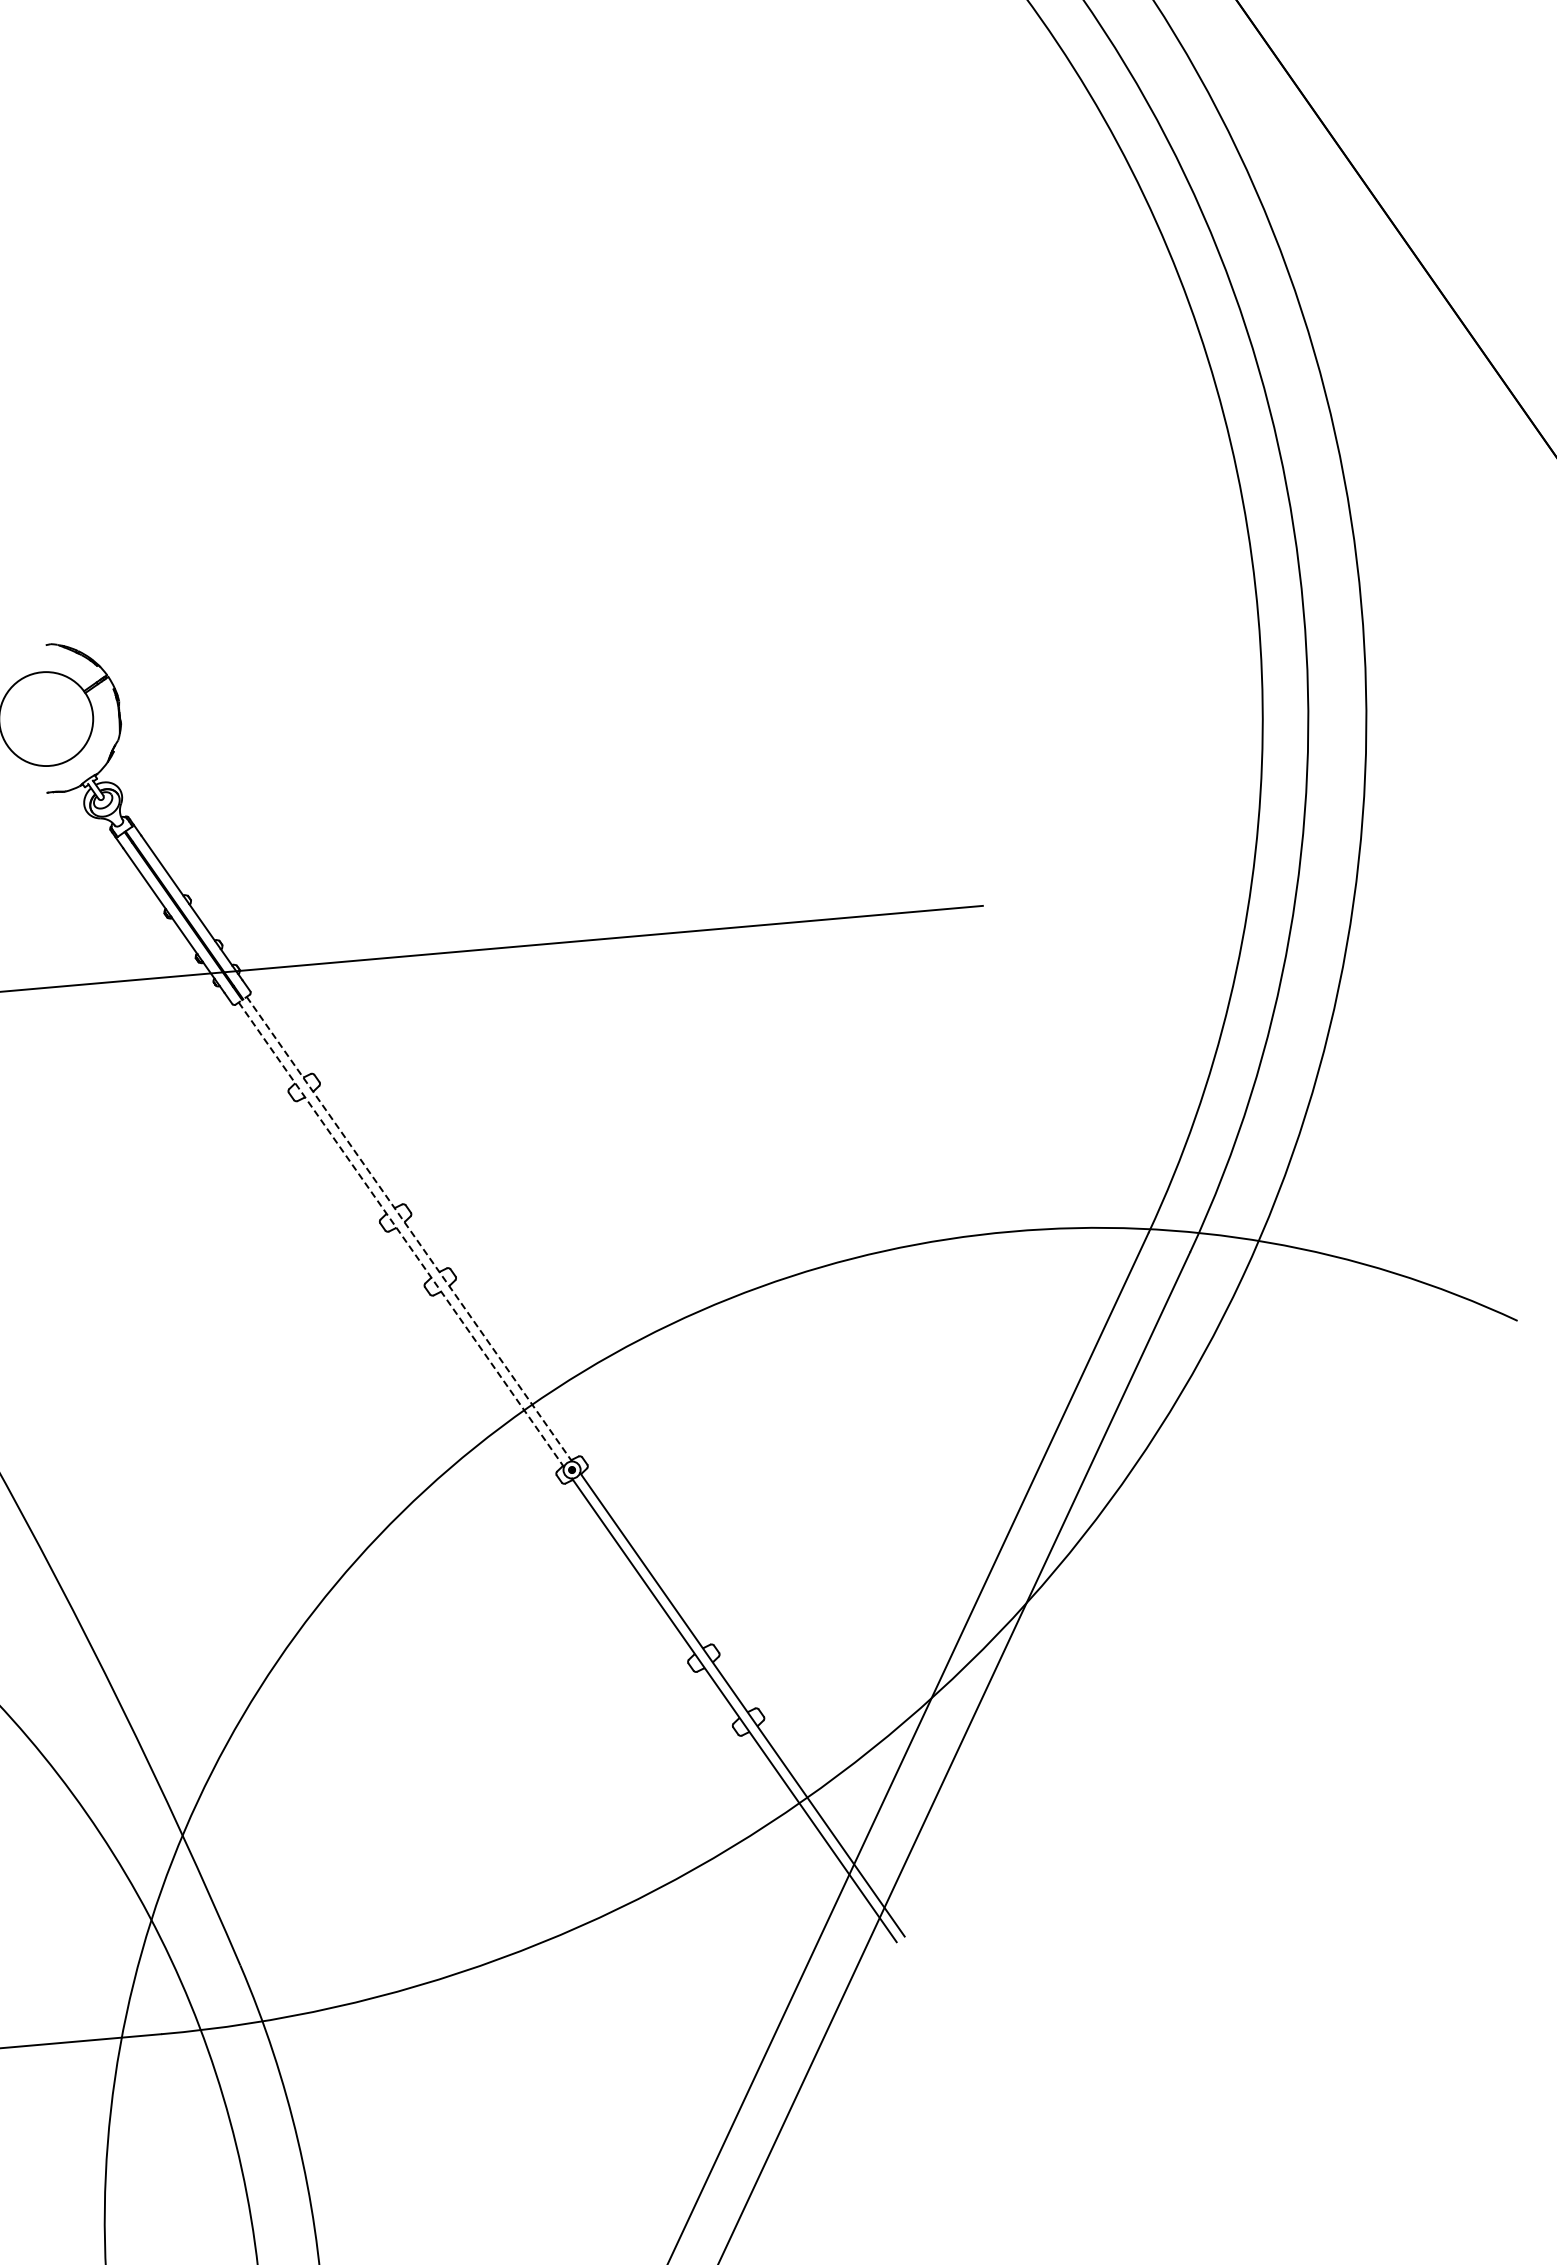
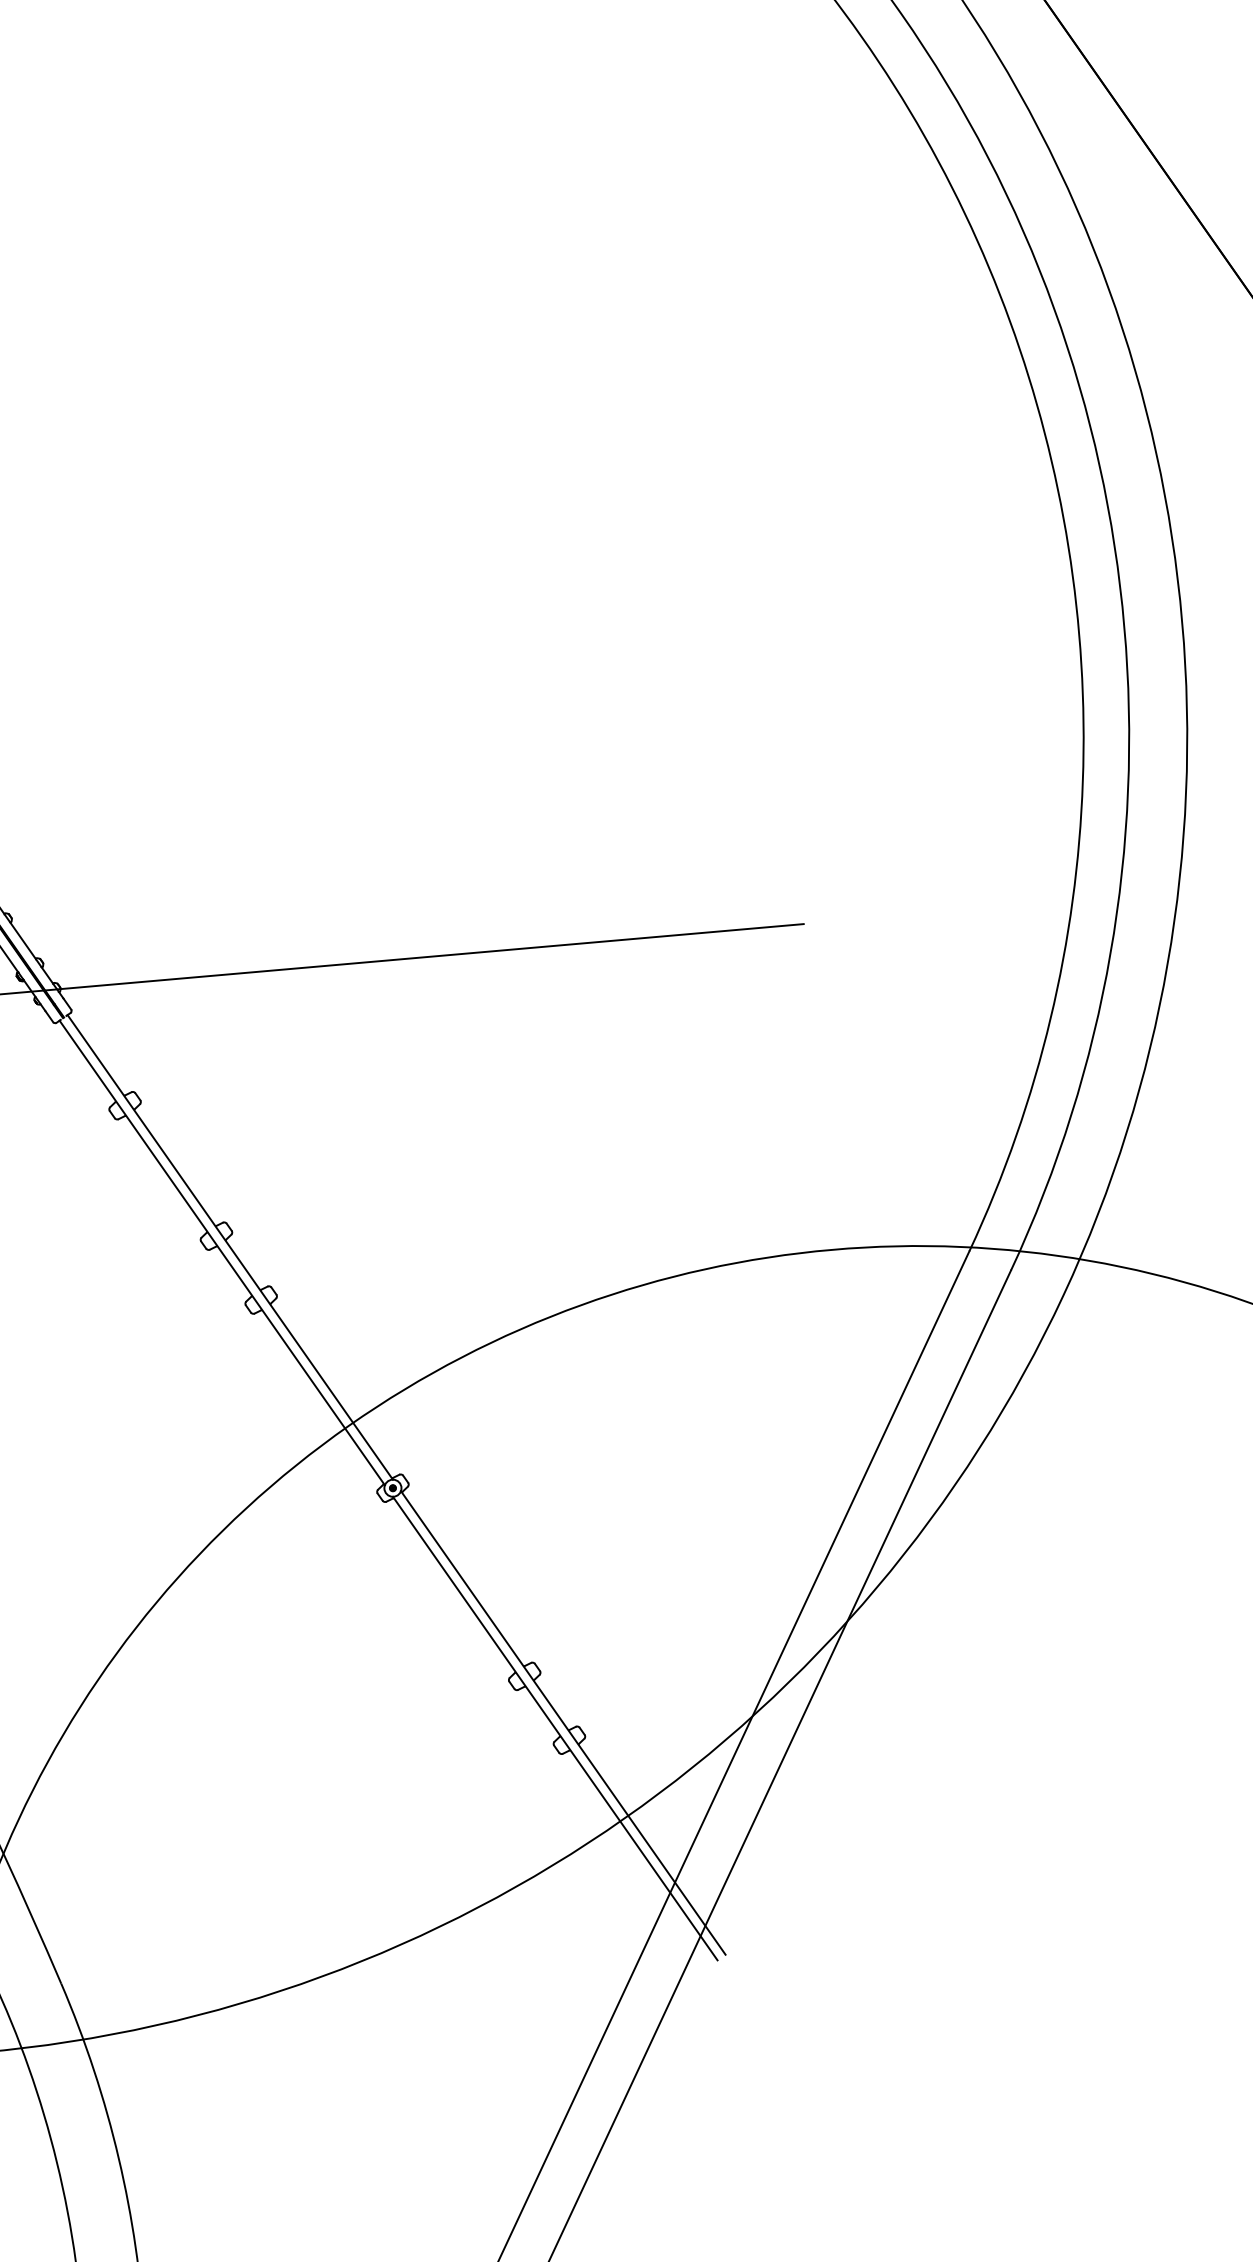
line: (409, 1229) -> (230, 1247), dashed -> solid
line: (401, 1234) -> (222, 1252), dashed -> solid

